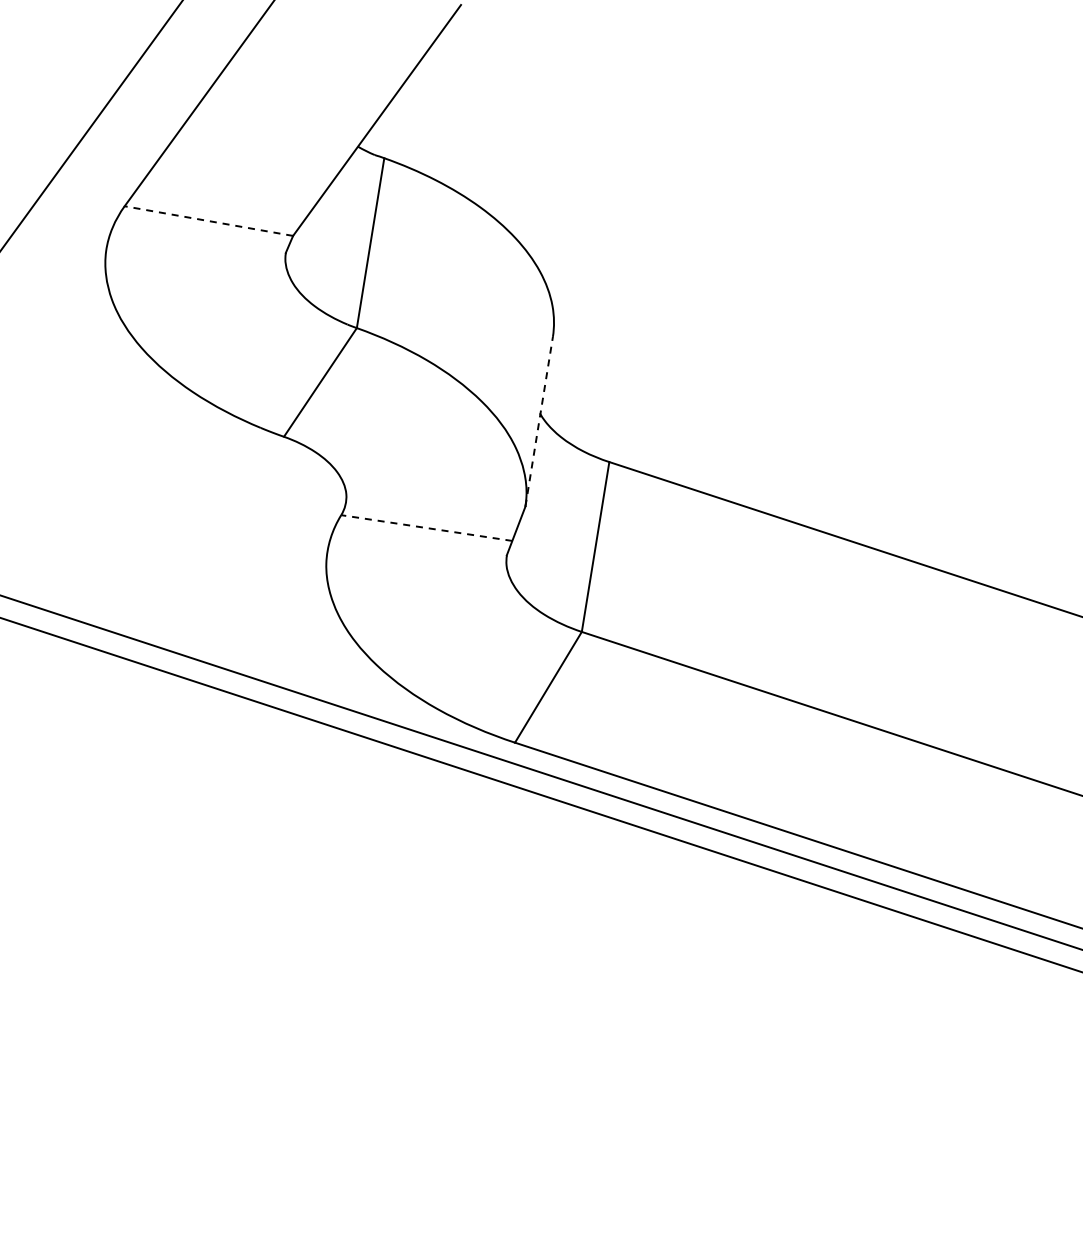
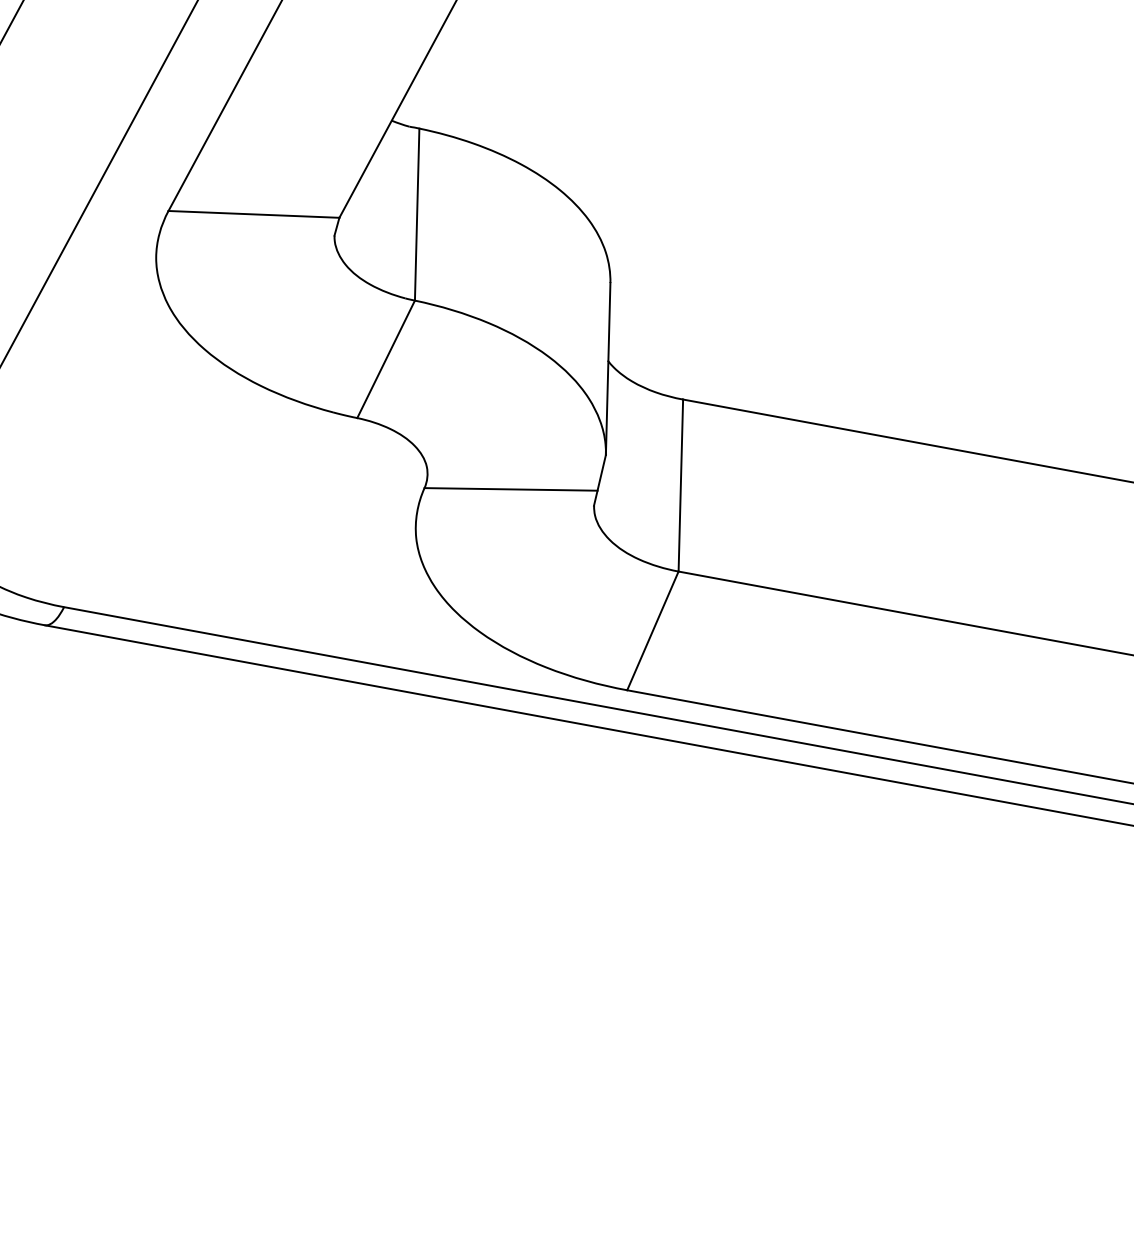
line: (208, 221) -> (253, 214), dashed -> solid
line: (539, 421) -> (608, 368), dashed -> solid
line: (427, 528) -> (511, 489), dashed -> solid

